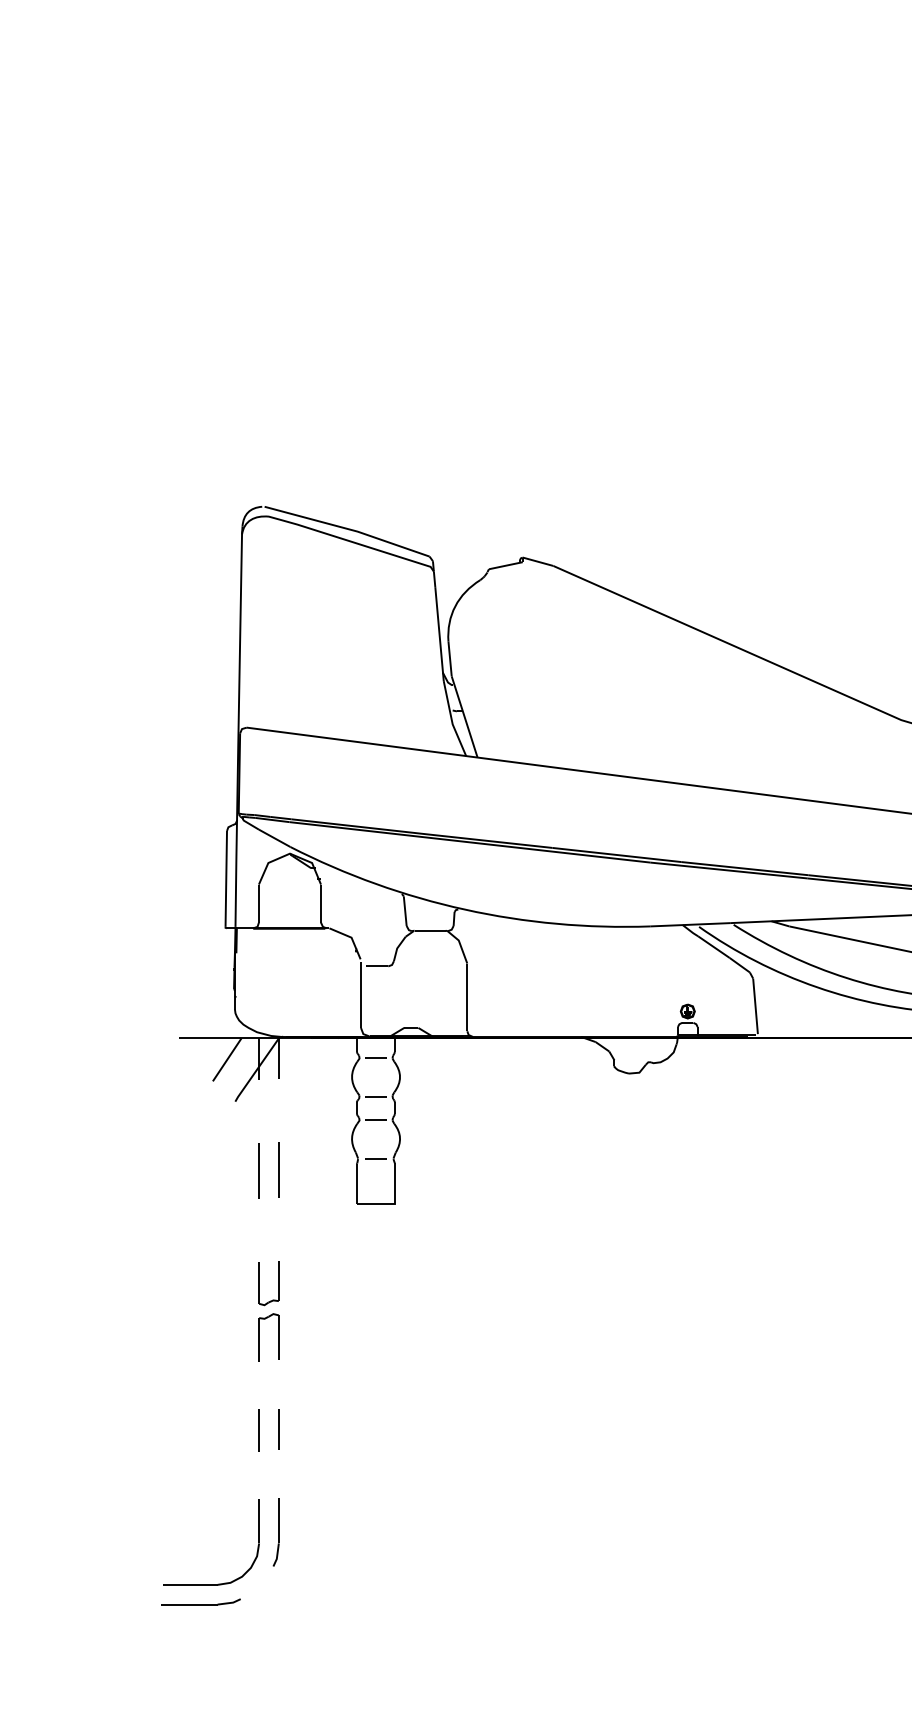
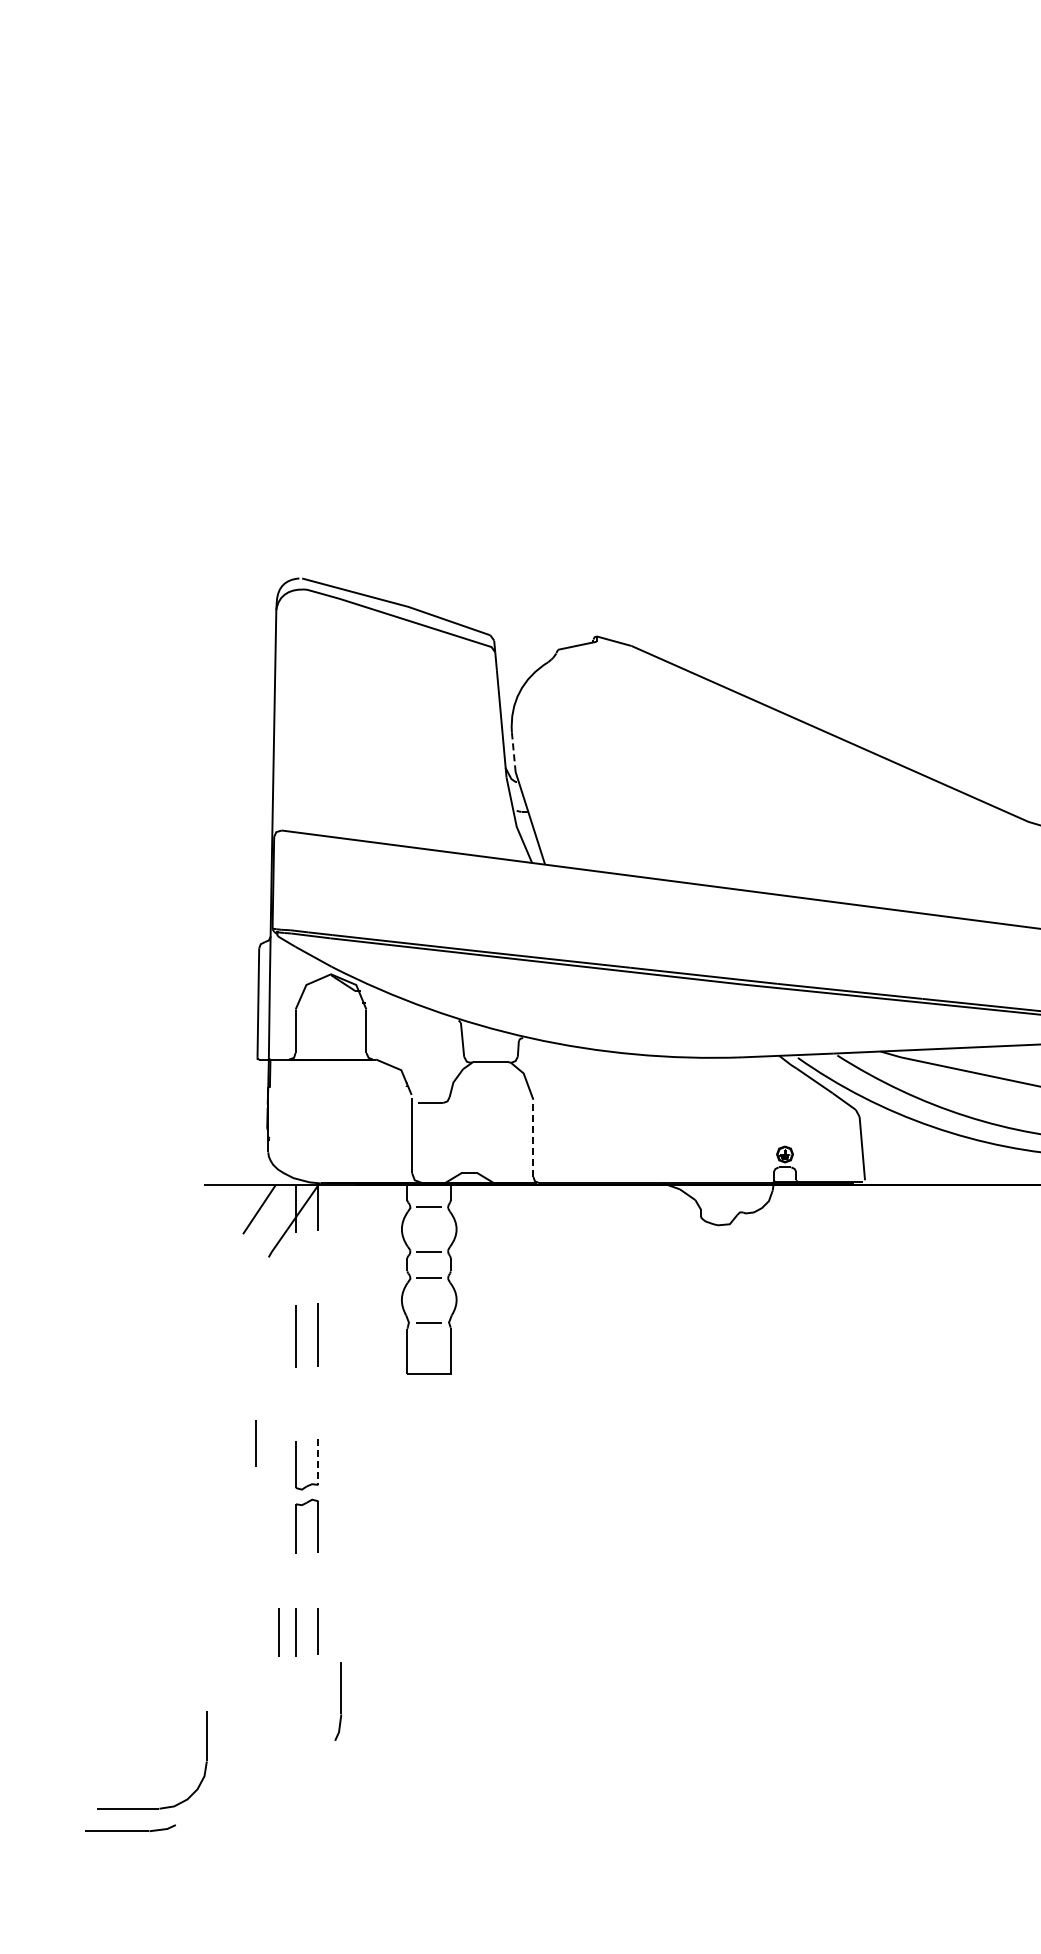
line: (449, 659) -> (513, 752), solid -> dashed
line: (467, 997) -> (533, 1138), solid -> dashed
line: (223, 1264) -> (255, 1443), added
line: (278, 1281) -> (318, 1462), solid -> dashed
line: (243, 1430) -> (278, 1632), added
part: (276, 1532) -> (338, 1701), moved
part: (217, 1583) -> (159, 1807), moved
part: (200, 1601) -> (130, 1827), moved

